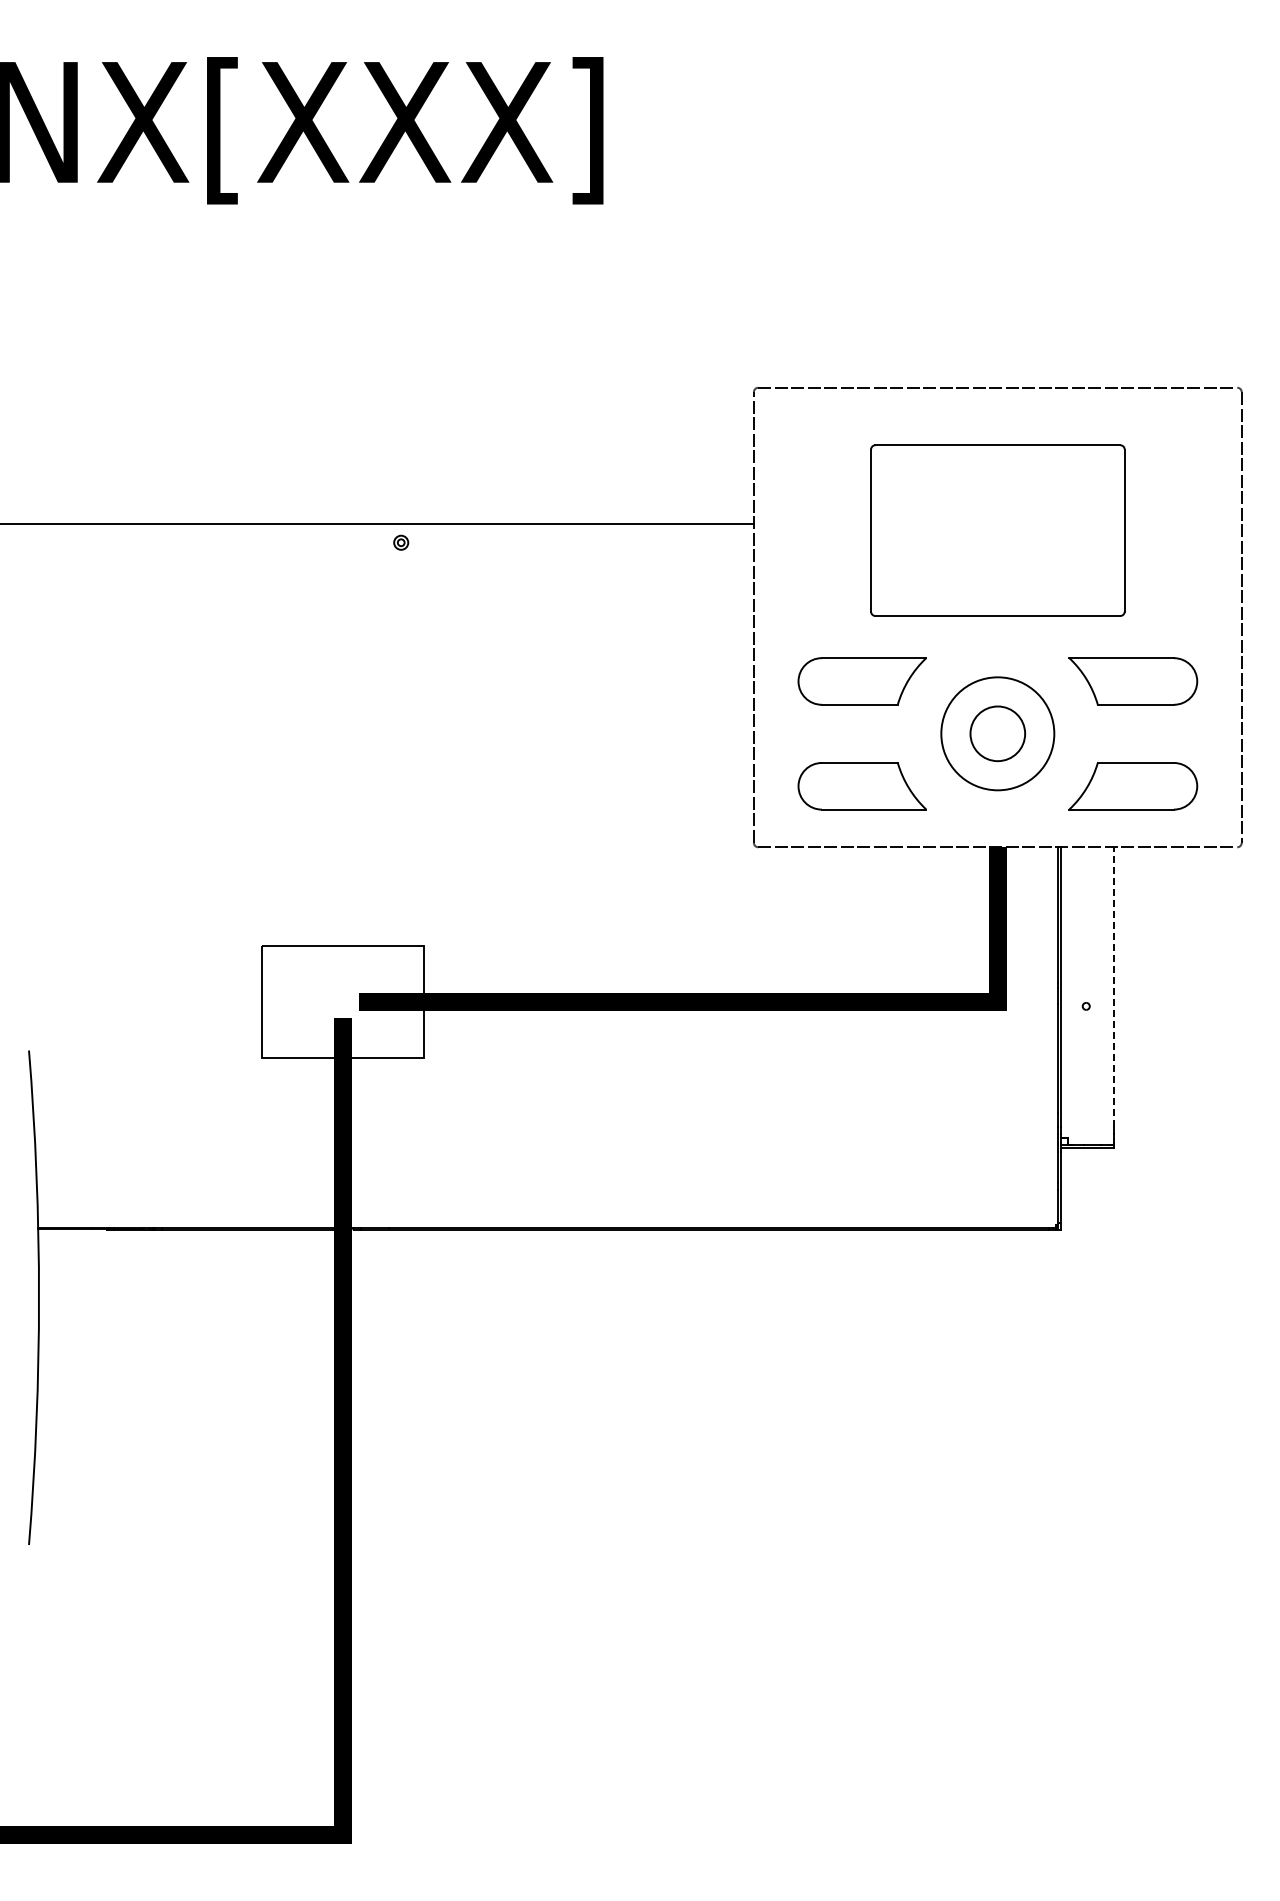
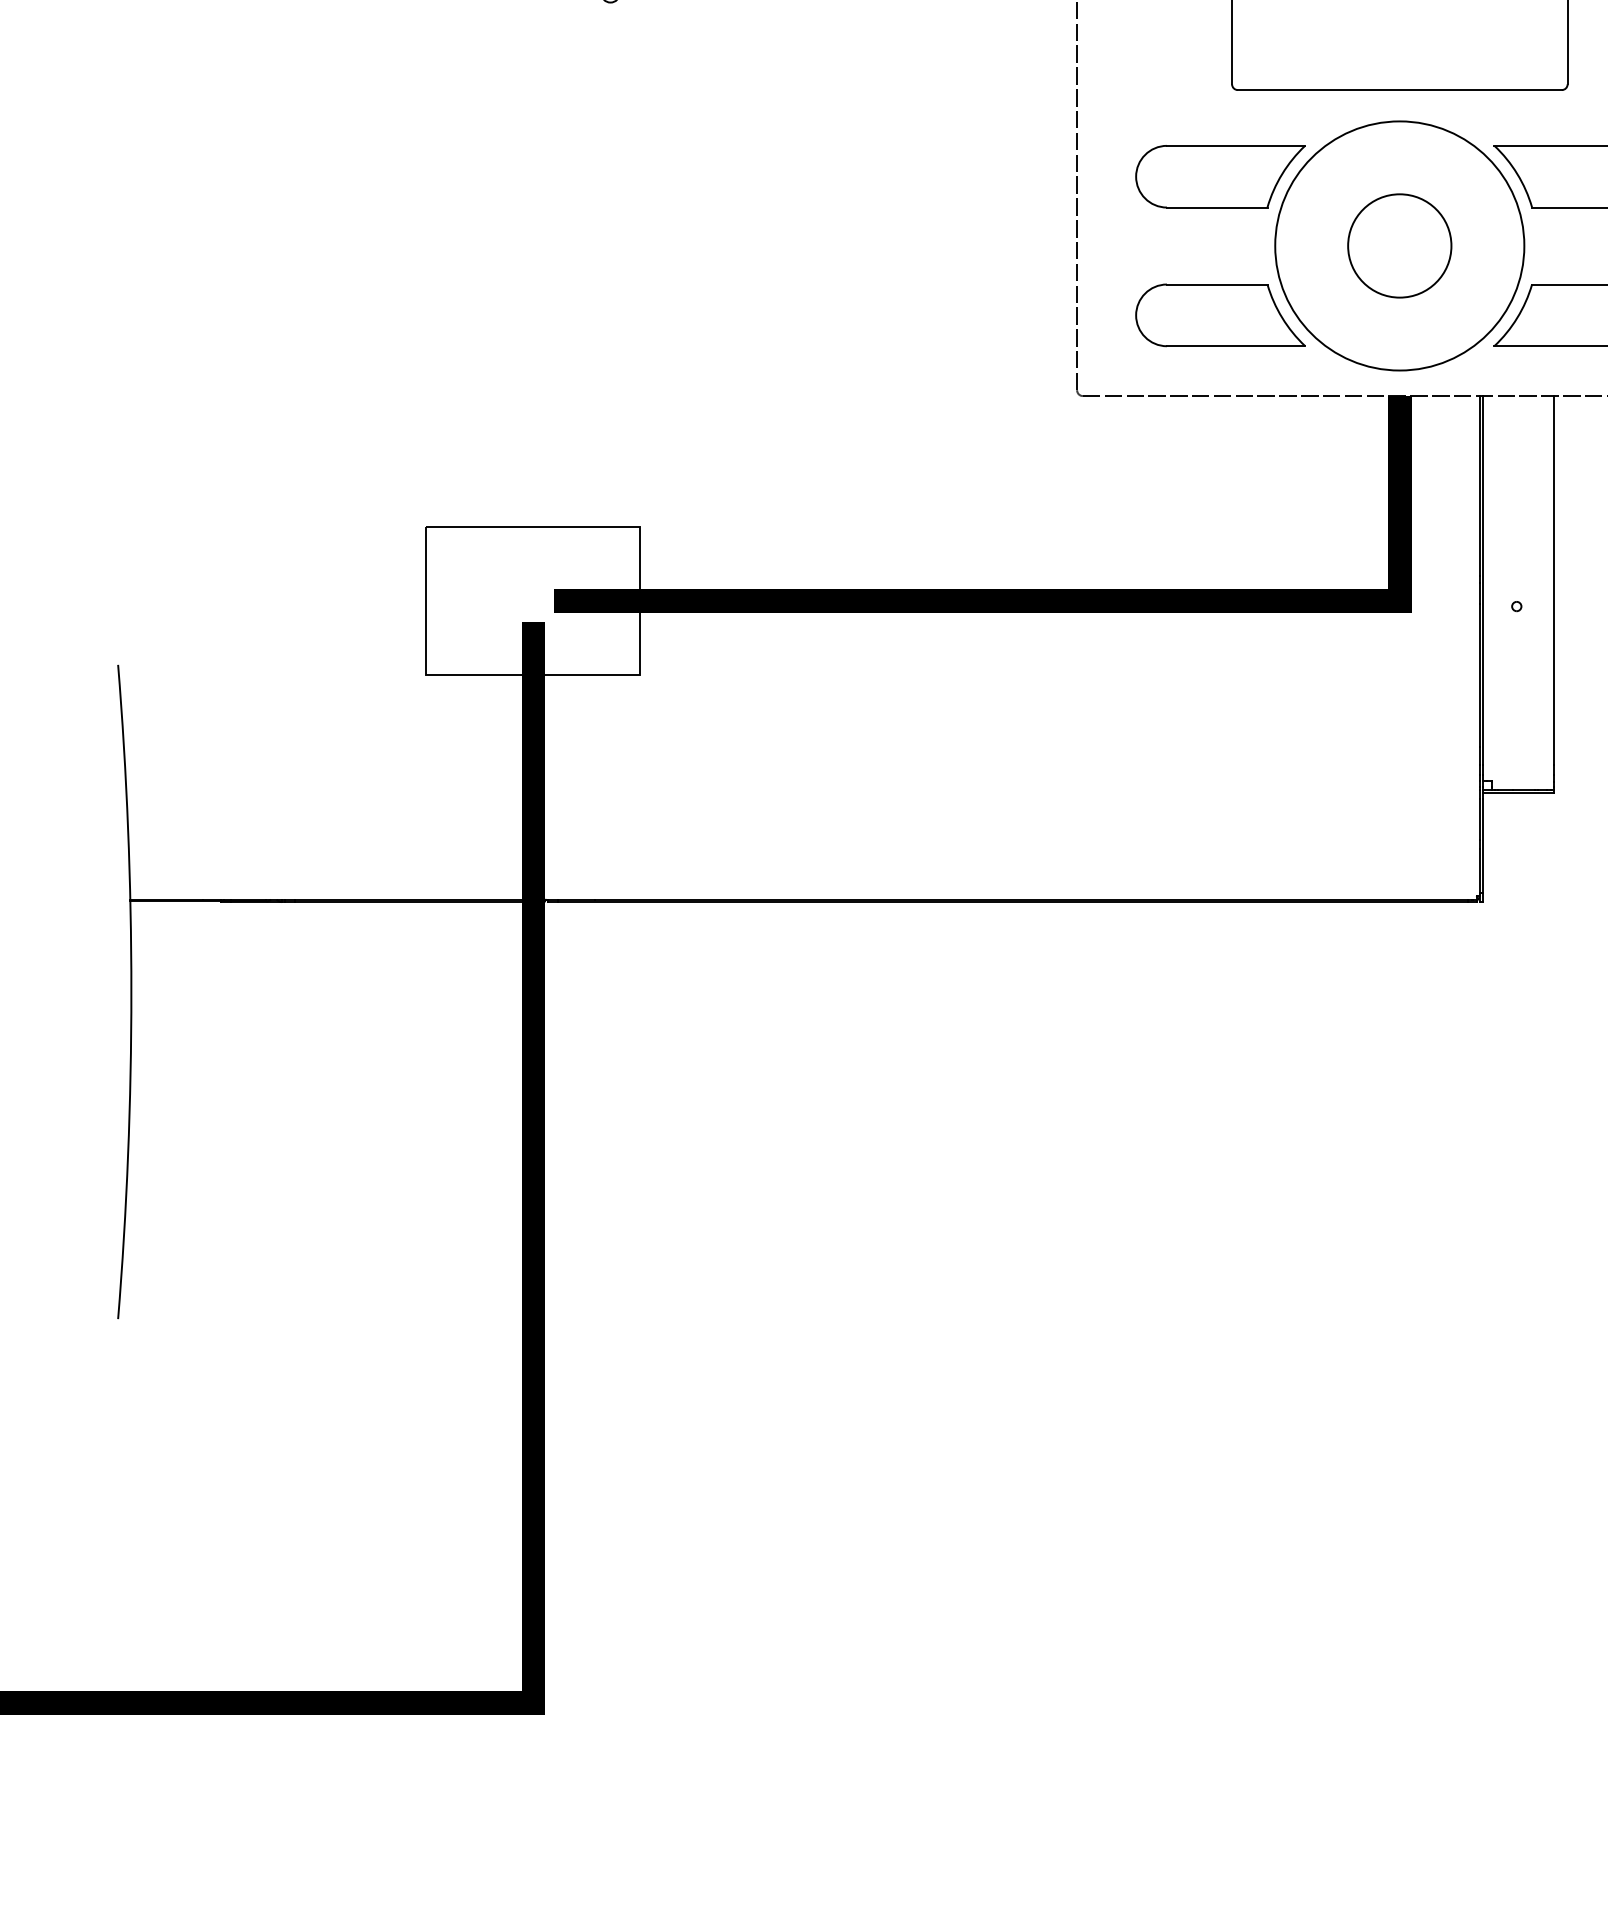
circle: (997, 733) -> (1399, 245), size x1.43
circle: (997, 733) -> (1399, 245), size x1.67
line: (1114, 986) -> (1554, 580), dashed -> solid

